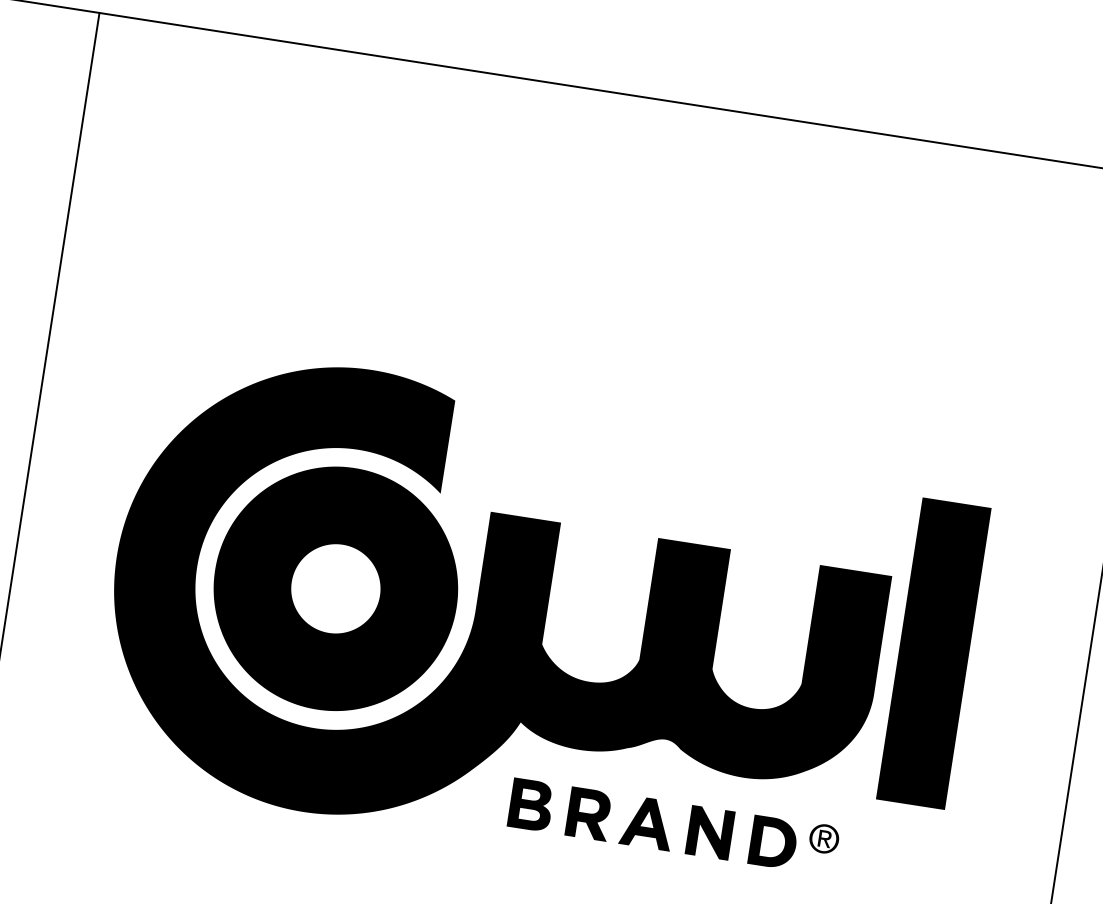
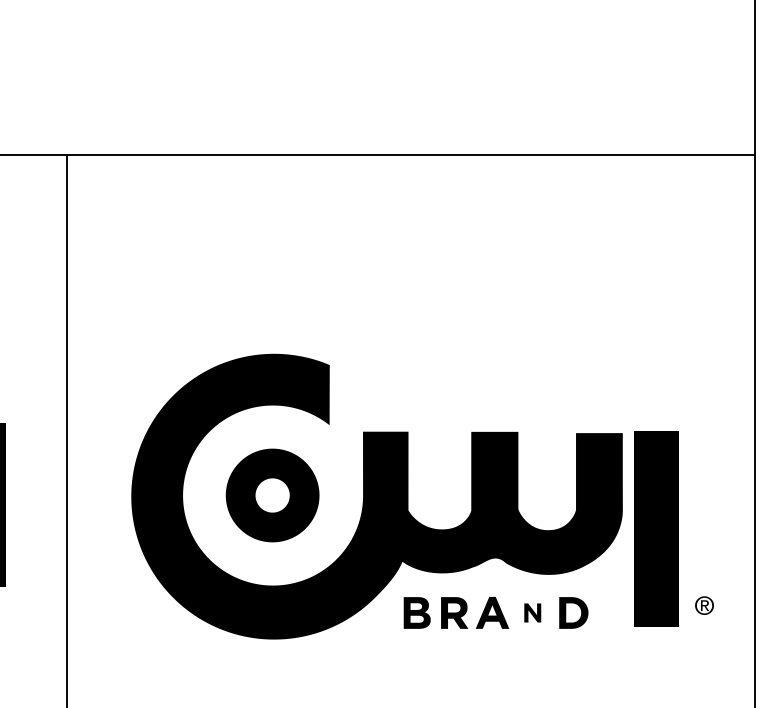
part: (335, 588) -> (272, 495), size x0.6
part: (933, 652) -> (656, 528), moved
part: (709, 832) -> (532, 612), size x0.6
part: (824, 838) -> (704, 605), moved

